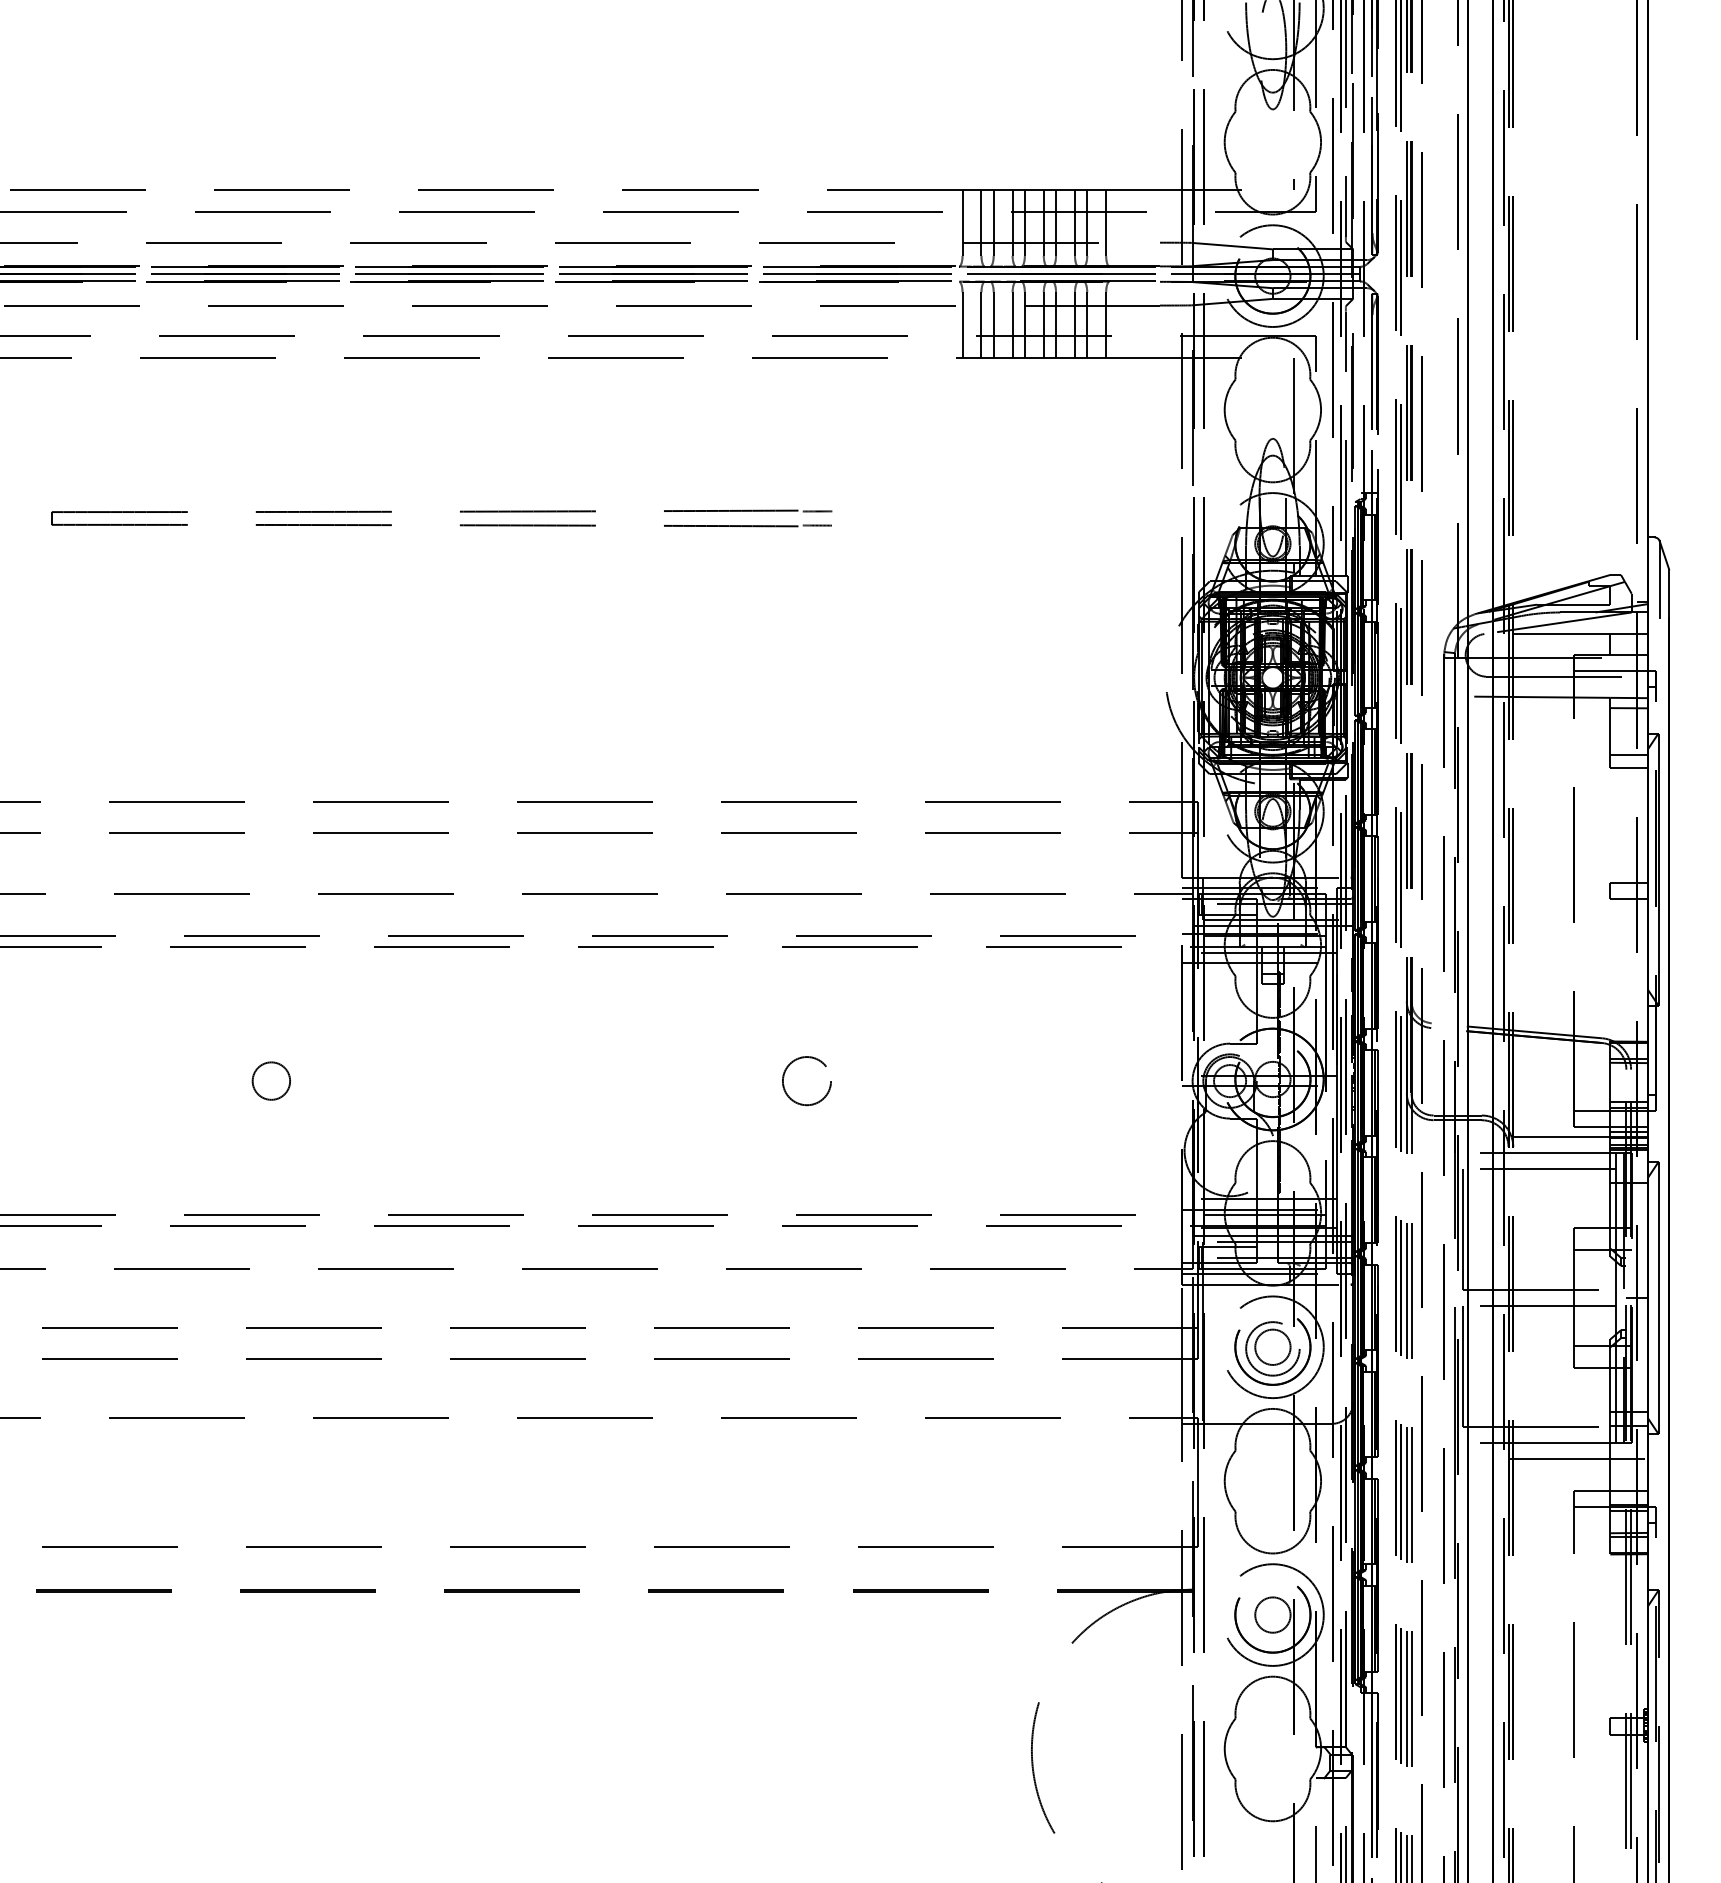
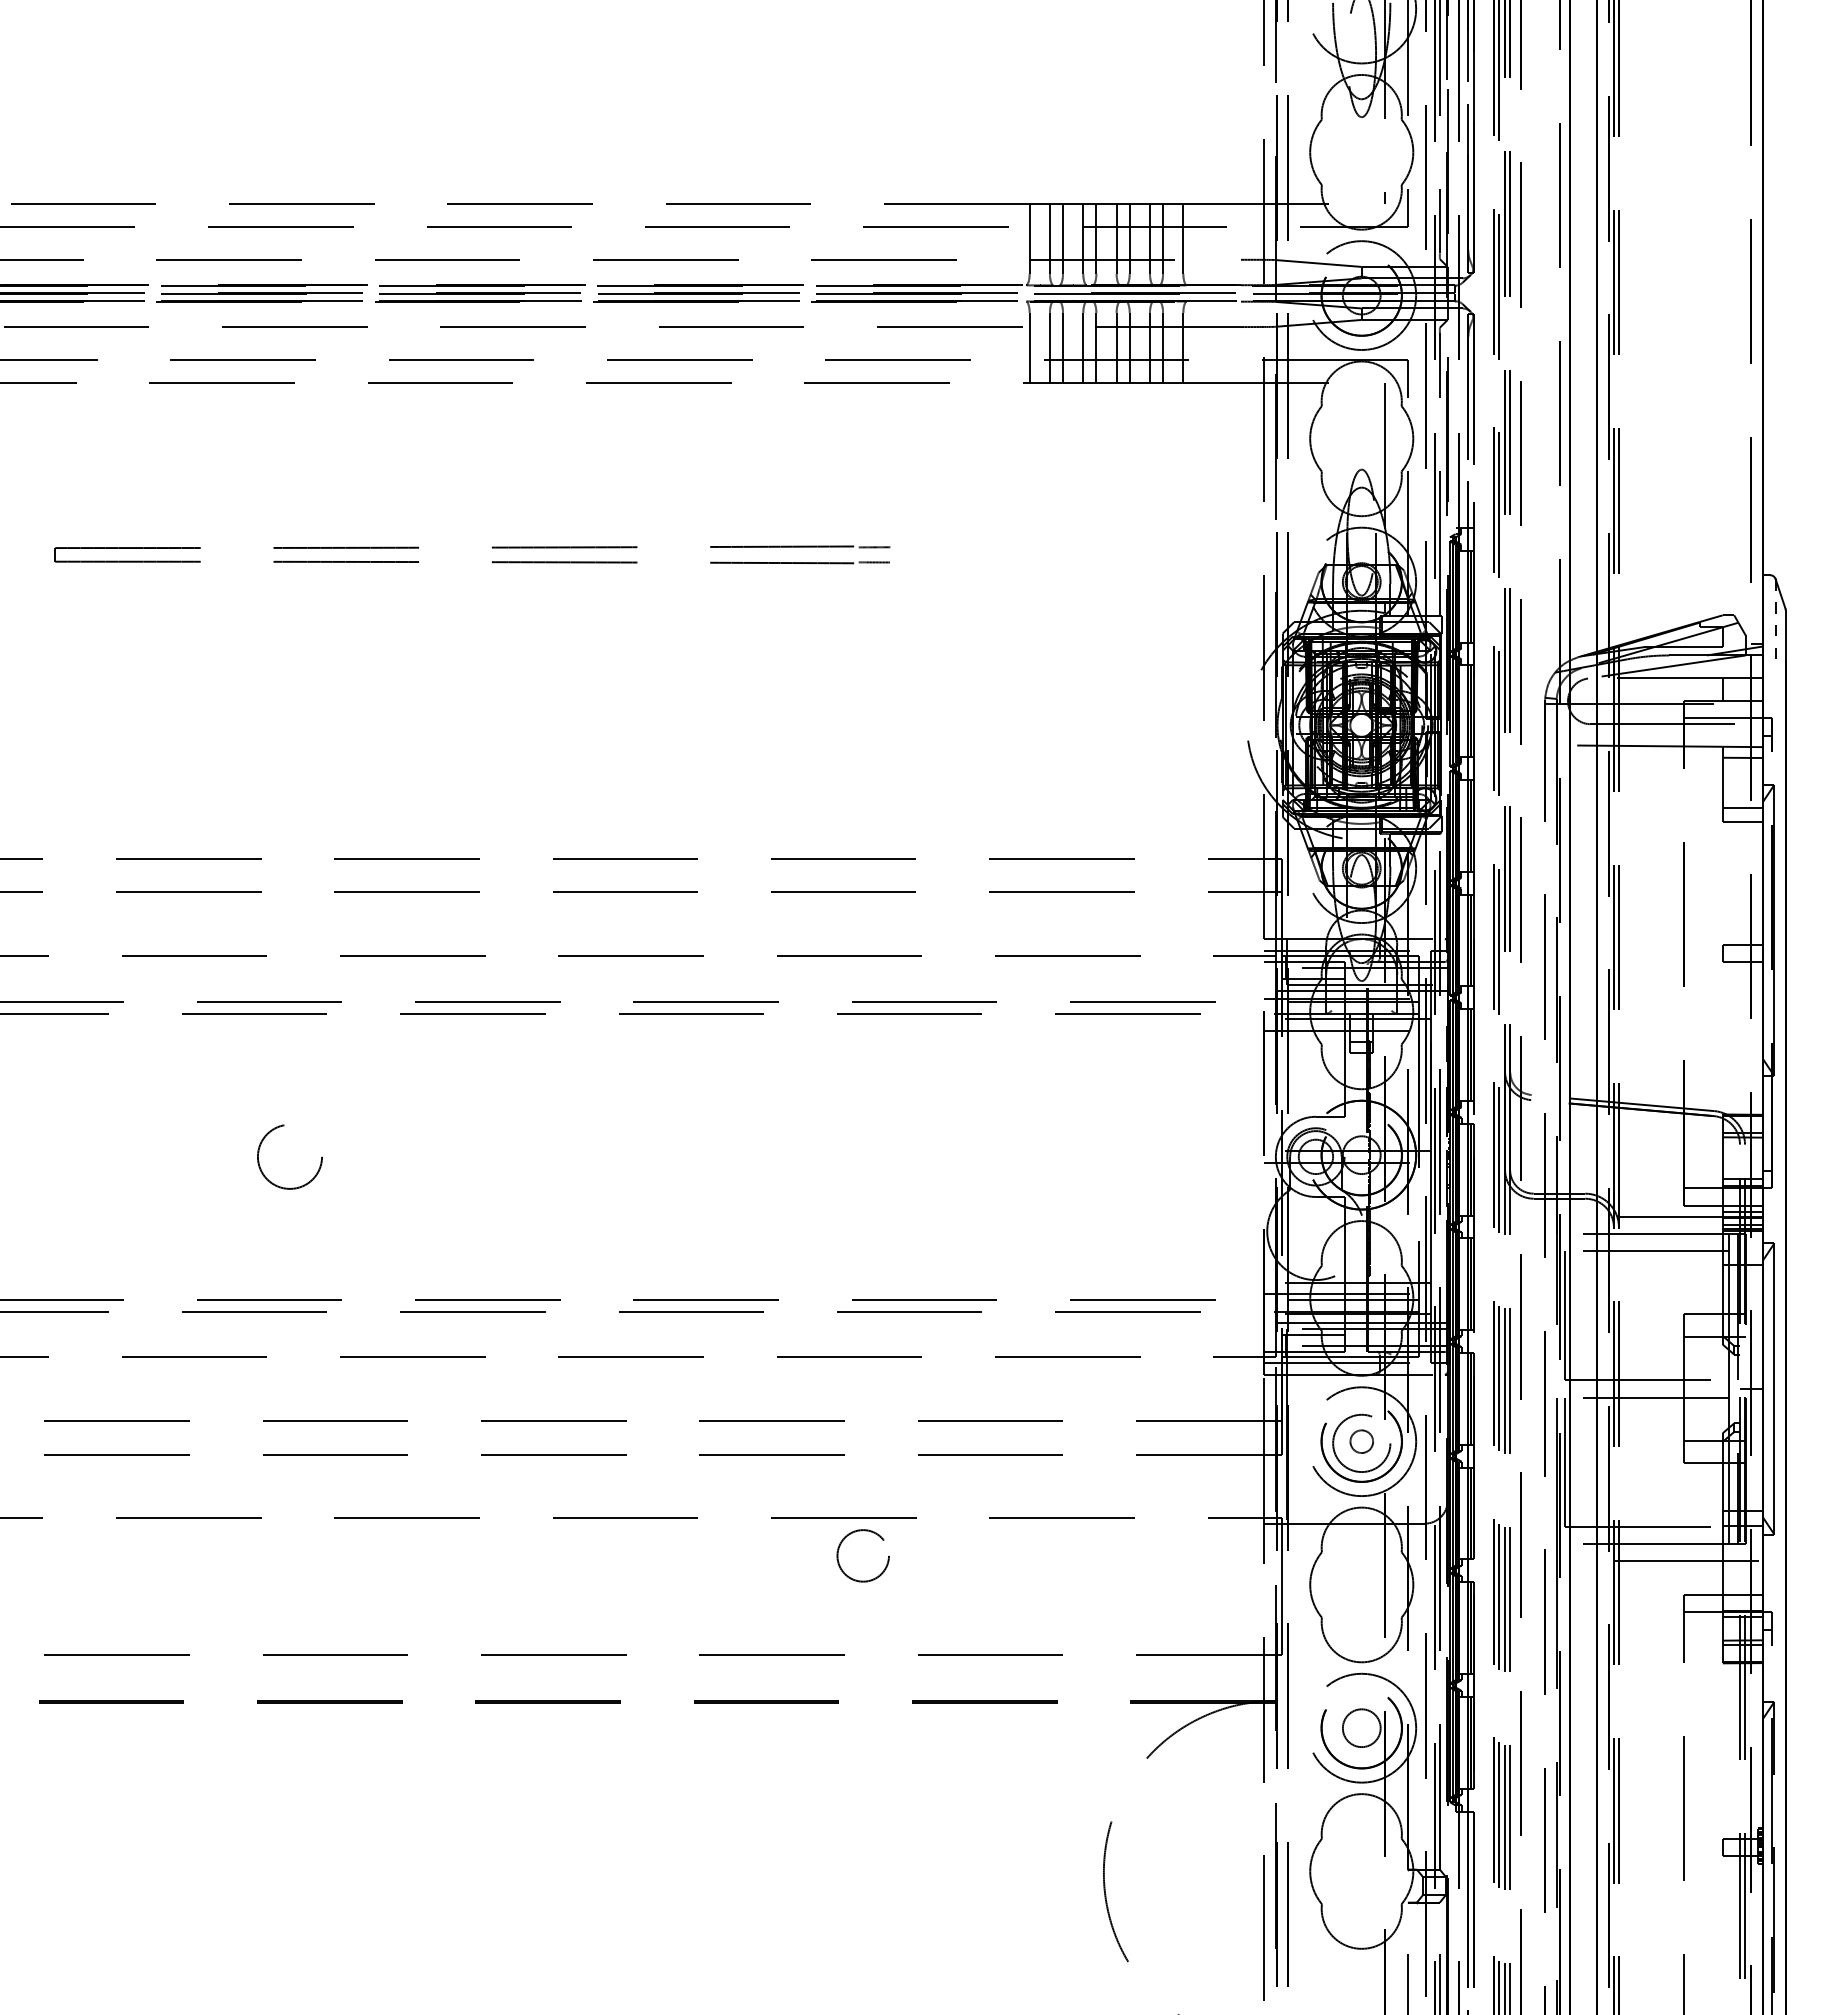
line: (1659, 579) -> (1775, 620), solid -> dashed
circle: (271, 1080) -> (290, 1156), size x1.6
circle: (806, 1080) -> (862, 1555), moved
circle: (1272, 1347) -> (1361, 1441), size x0.6

